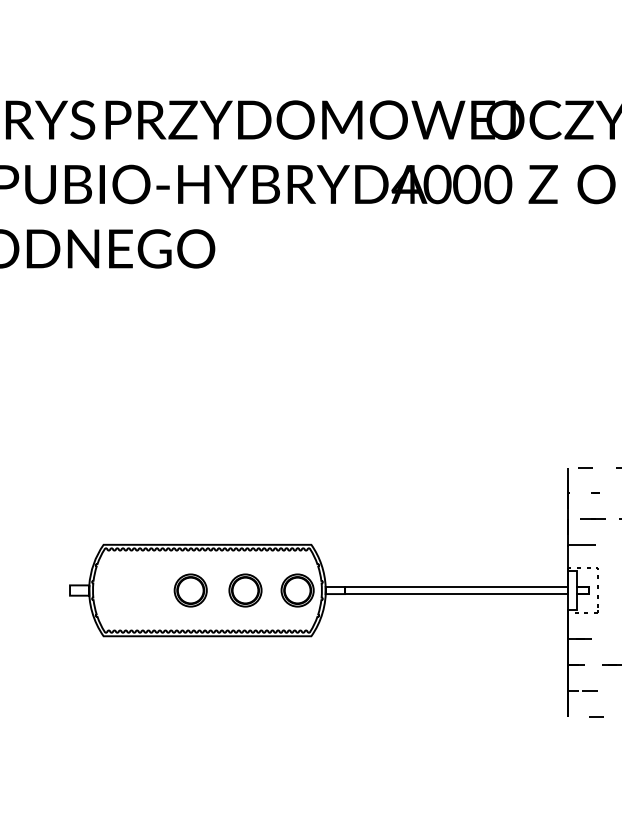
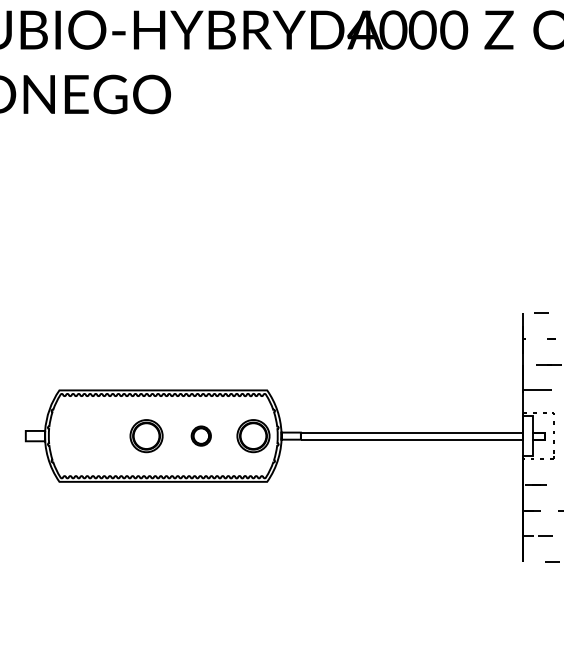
part: (245, 590) -> (201, 436), size x0.6

